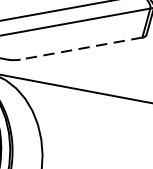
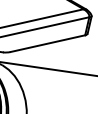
line: (80, 48) -> (47, 43), dashed -> solid

